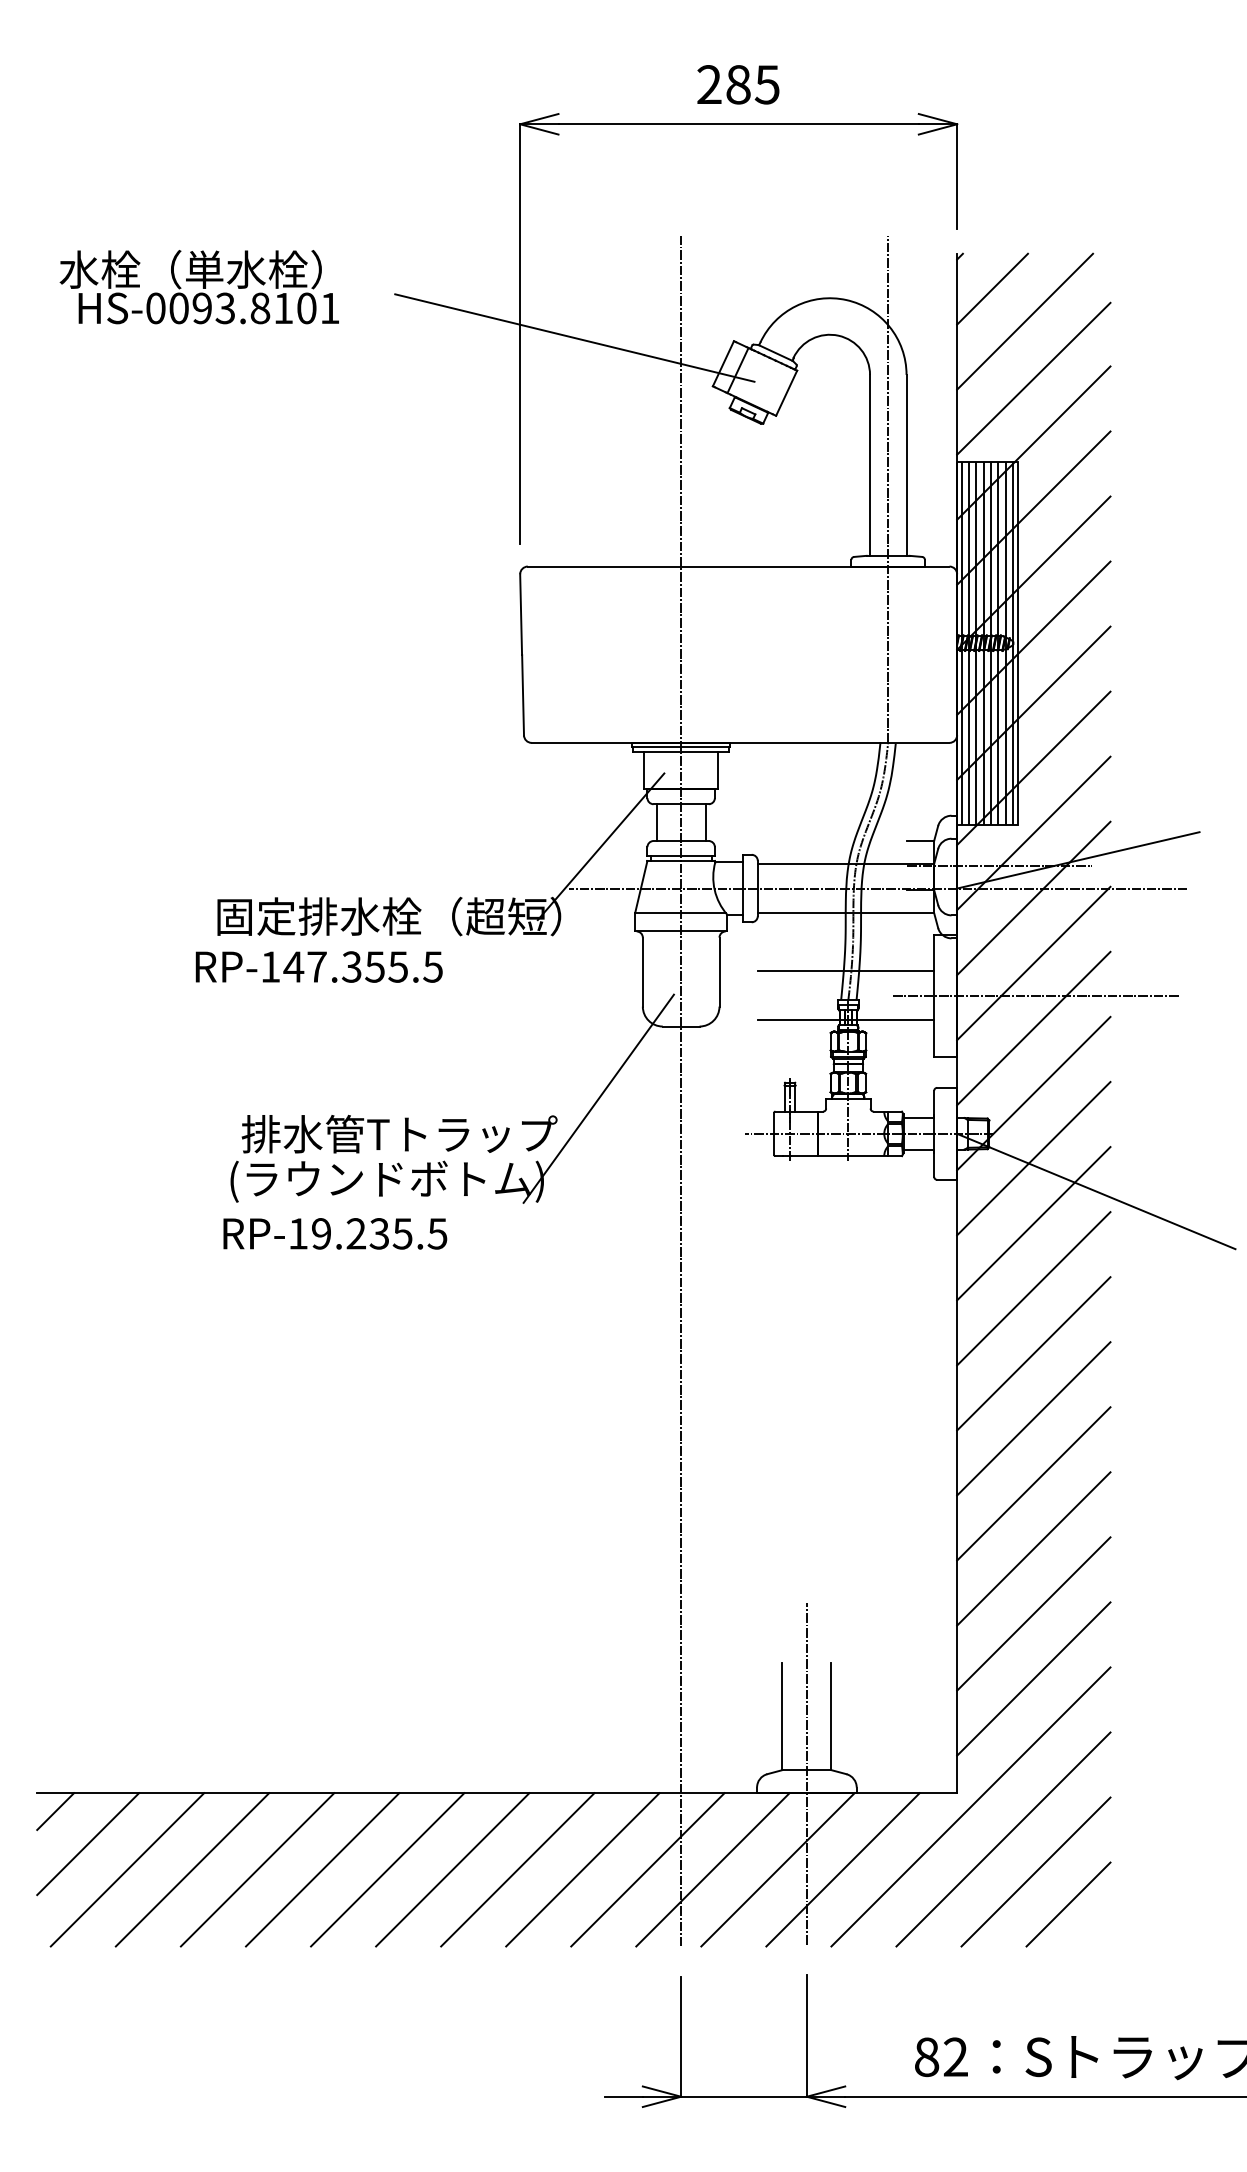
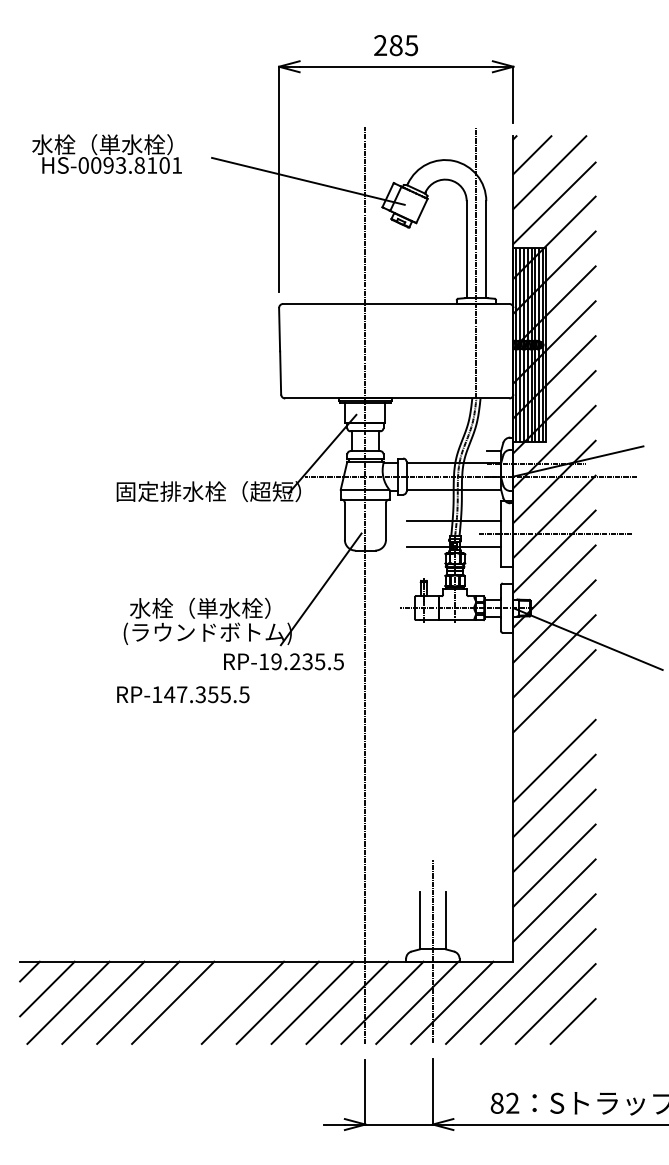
text: (319, 966) -> (183, 694), moved
text: (399, 1132) -> (214, 607), 排水管Tトラップ -> 水栓（単水栓）
text: (334, 1233) -> (283, 661), moved
line: (1033, 1354) -> (554, 726), removed
line: (386, 1869) -> (207, 1002), removed

